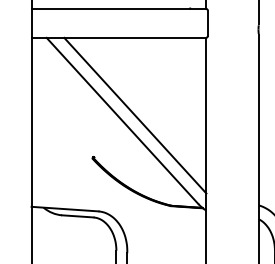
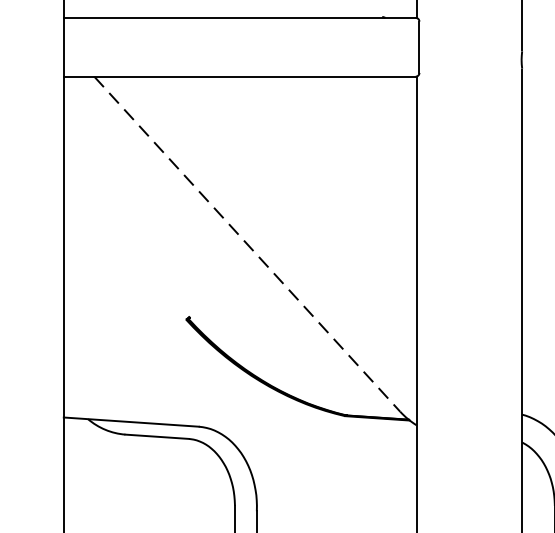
line: (135, 115) -> (273, 233), removed
line: (122, 121) -> (247, 245), solid -> dashed

